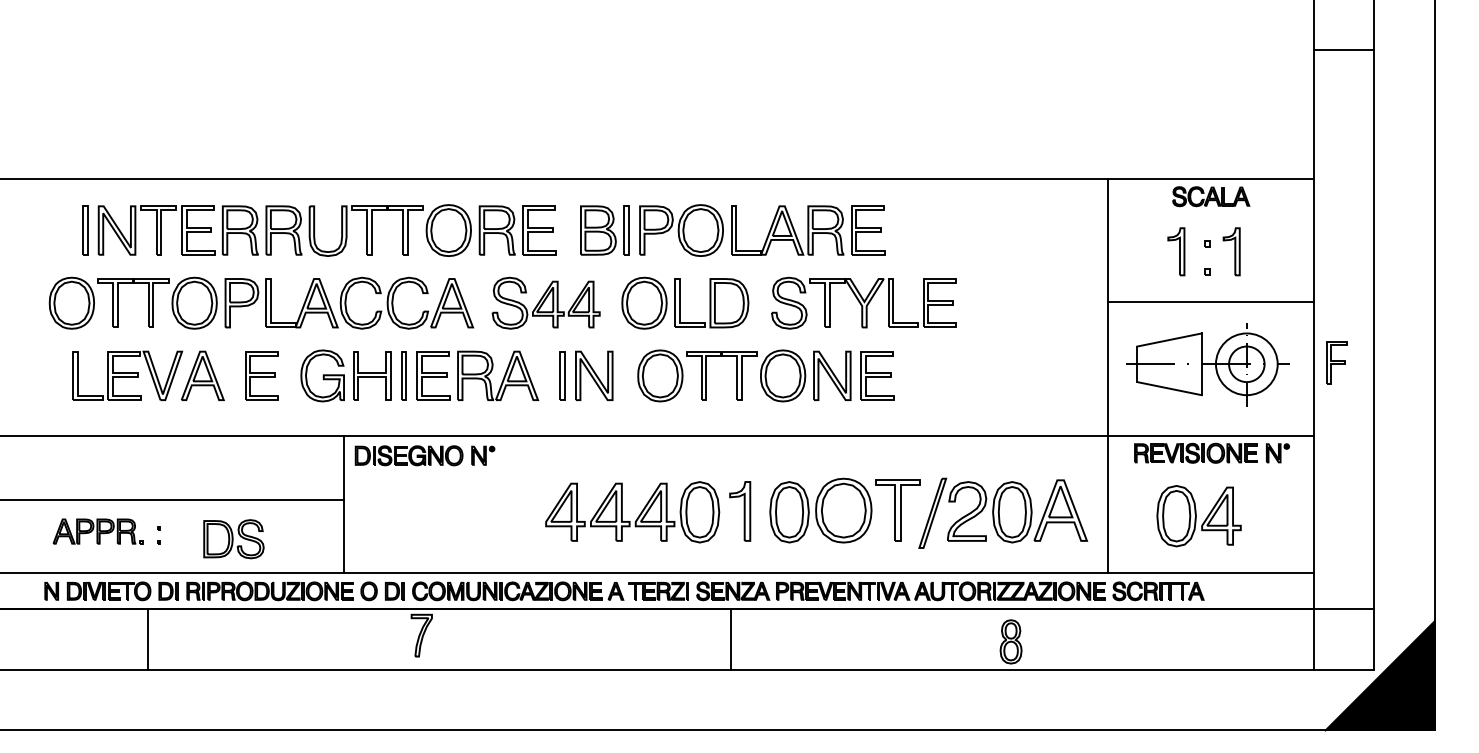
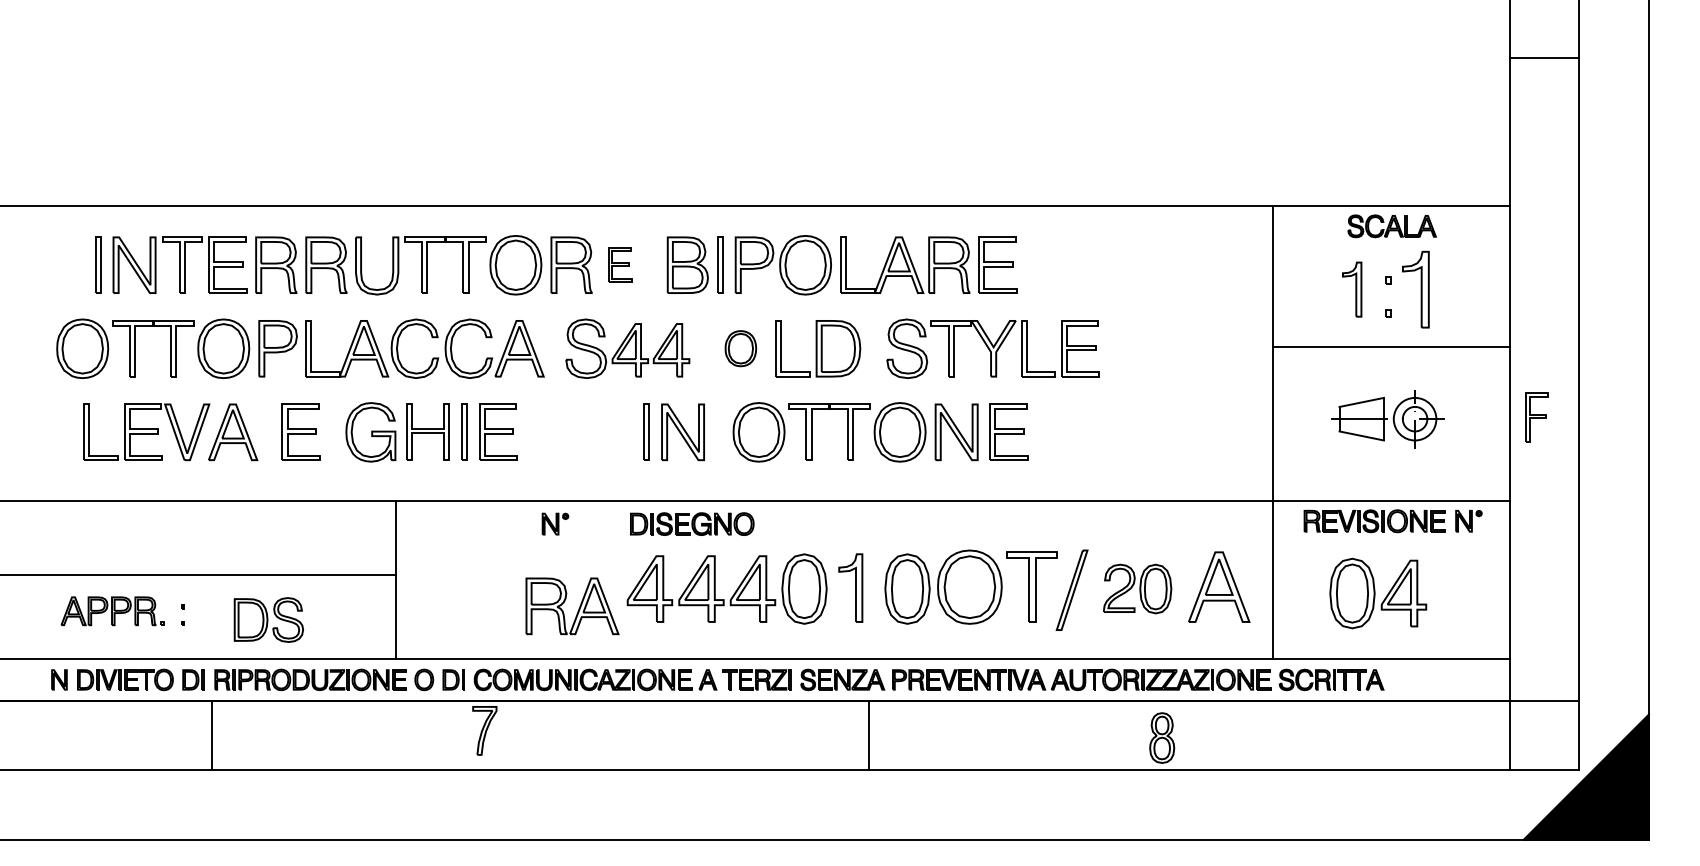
part: (539, 229) -> (620, 264), size x0.6
part: (1231, 251) -> (1415, 289), size x1.4
part: (644, 302) -> (740, 348), size x0.6
part: (1207, 364) -> (1387, 419), size x0.6
part: (503, 377) -> (578, 608), moved
part: (409, 455) -> (692, 523), moved
part: (989, 511) -> (1137, 588), size x0.7
line: (147, 639) -> (211, 735), moved
line: (730, 639) -> (868, 735), moved

